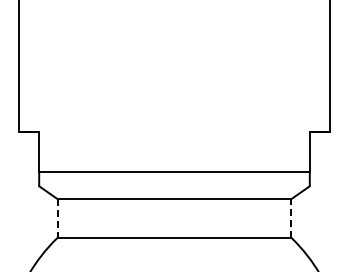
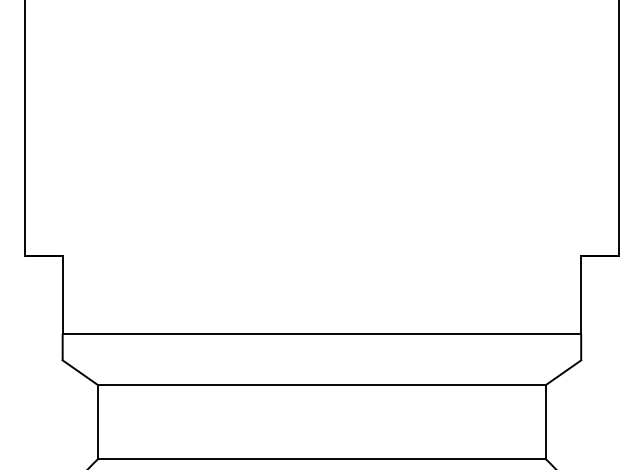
line: (291, 217) -> (546, 420), dashed -> solid
line: (57, 218) -> (97, 422), dashed -> solid

